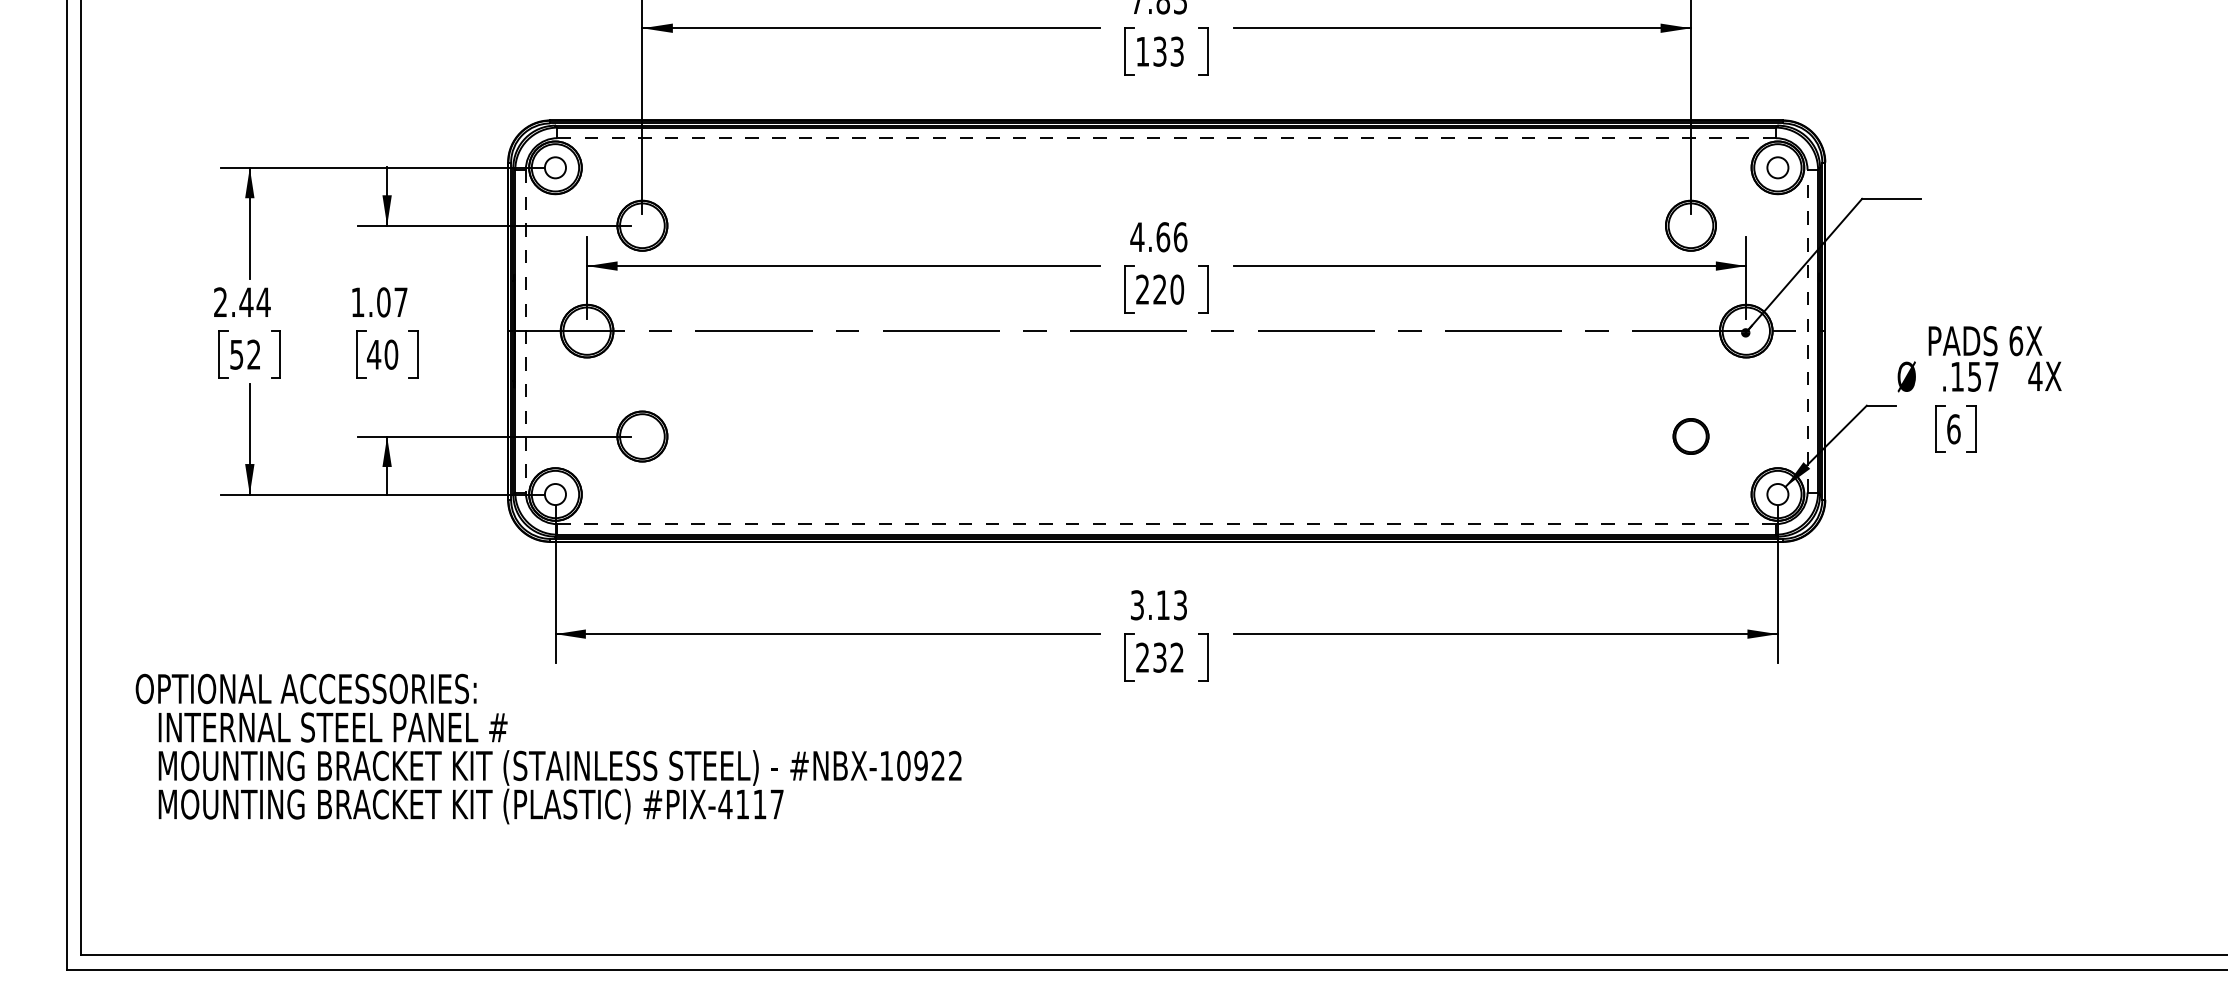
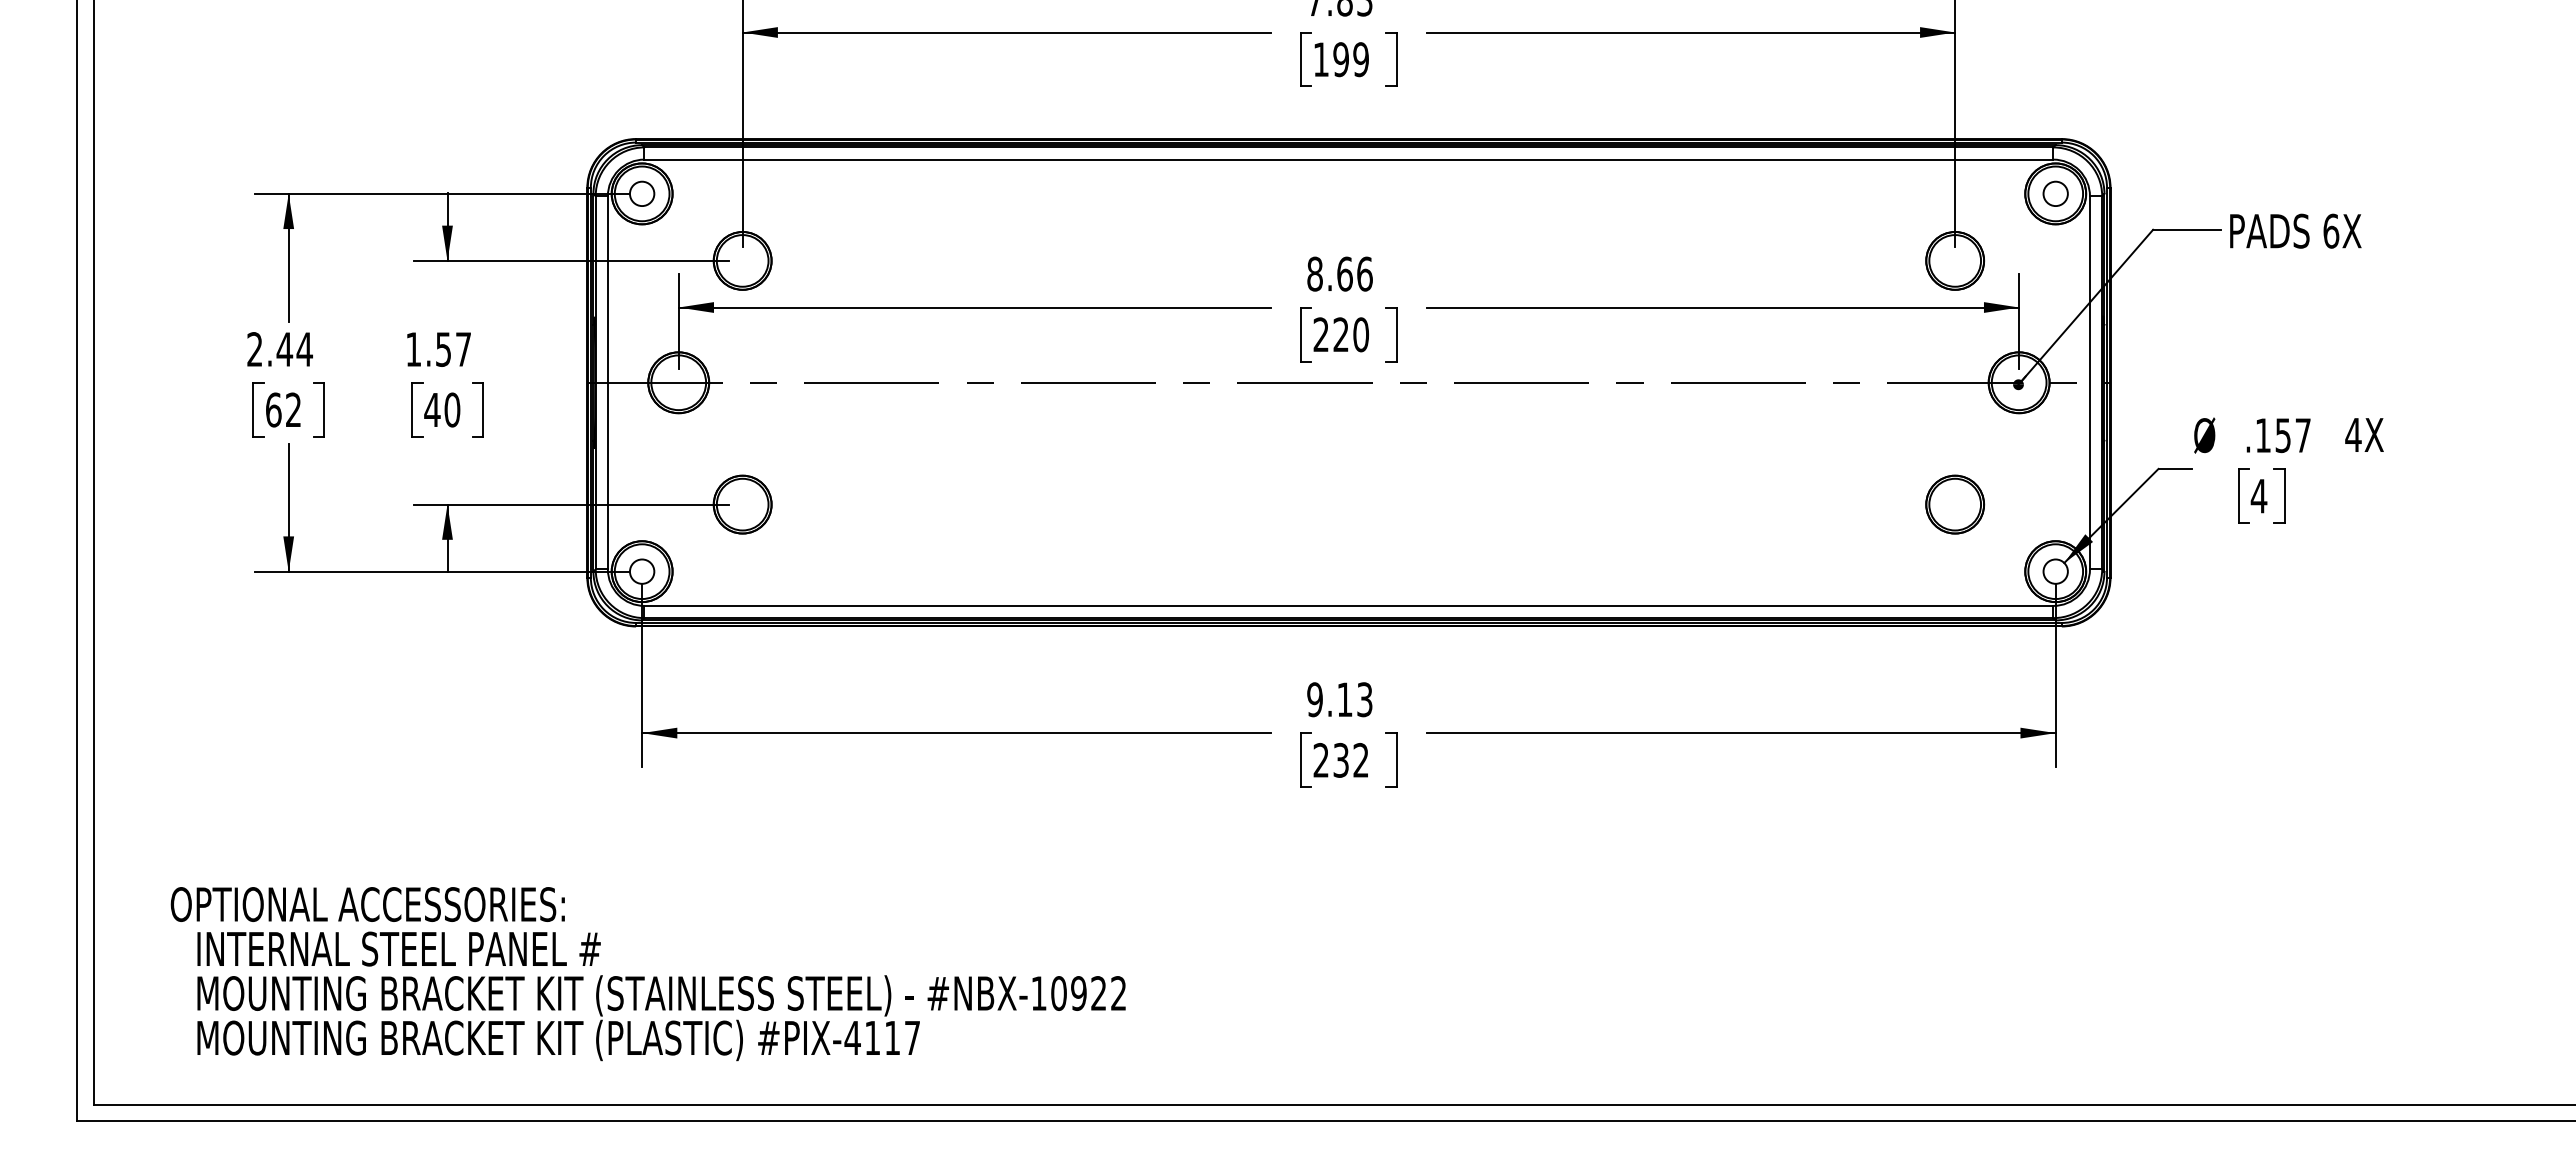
text: (1168, 51) -> (1350, 59), 133 -> 199
line: (1166, 138) -> (1348, 159), dashed -> solid
text: (1136, 236) -> (1314, 273), 4.66 -> 8.66
text: (383, 302) -> (443, 349), 1.07 -> 1.57
line: (525, 330) -> (607, 382), dashed -> solid
line: (1807, 330) -> (2089, 382), dashed -> solid
text: (1985, 340) -> (2295, 230), moved
text: (236, 354) -> (273, 409), 52 -> 62
text: (1953, 428) -> (2258, 495), 6 -> 4
part: (1691, 436) -> (1955, 504), size x1.43
line: (1167, 523) -> (1349, 605), dashed -> solid
text: (1136, 605) -> (1314, 699), 3.13 -> 9.13
text: (547, 749) -> (647, 974), moved

